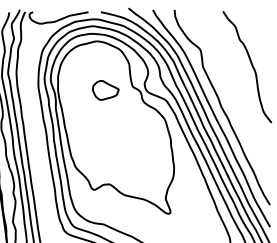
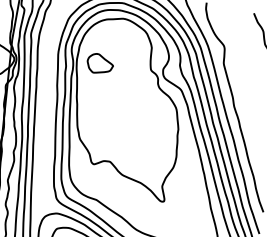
part: (105, 90) -> (99, 64), moved

